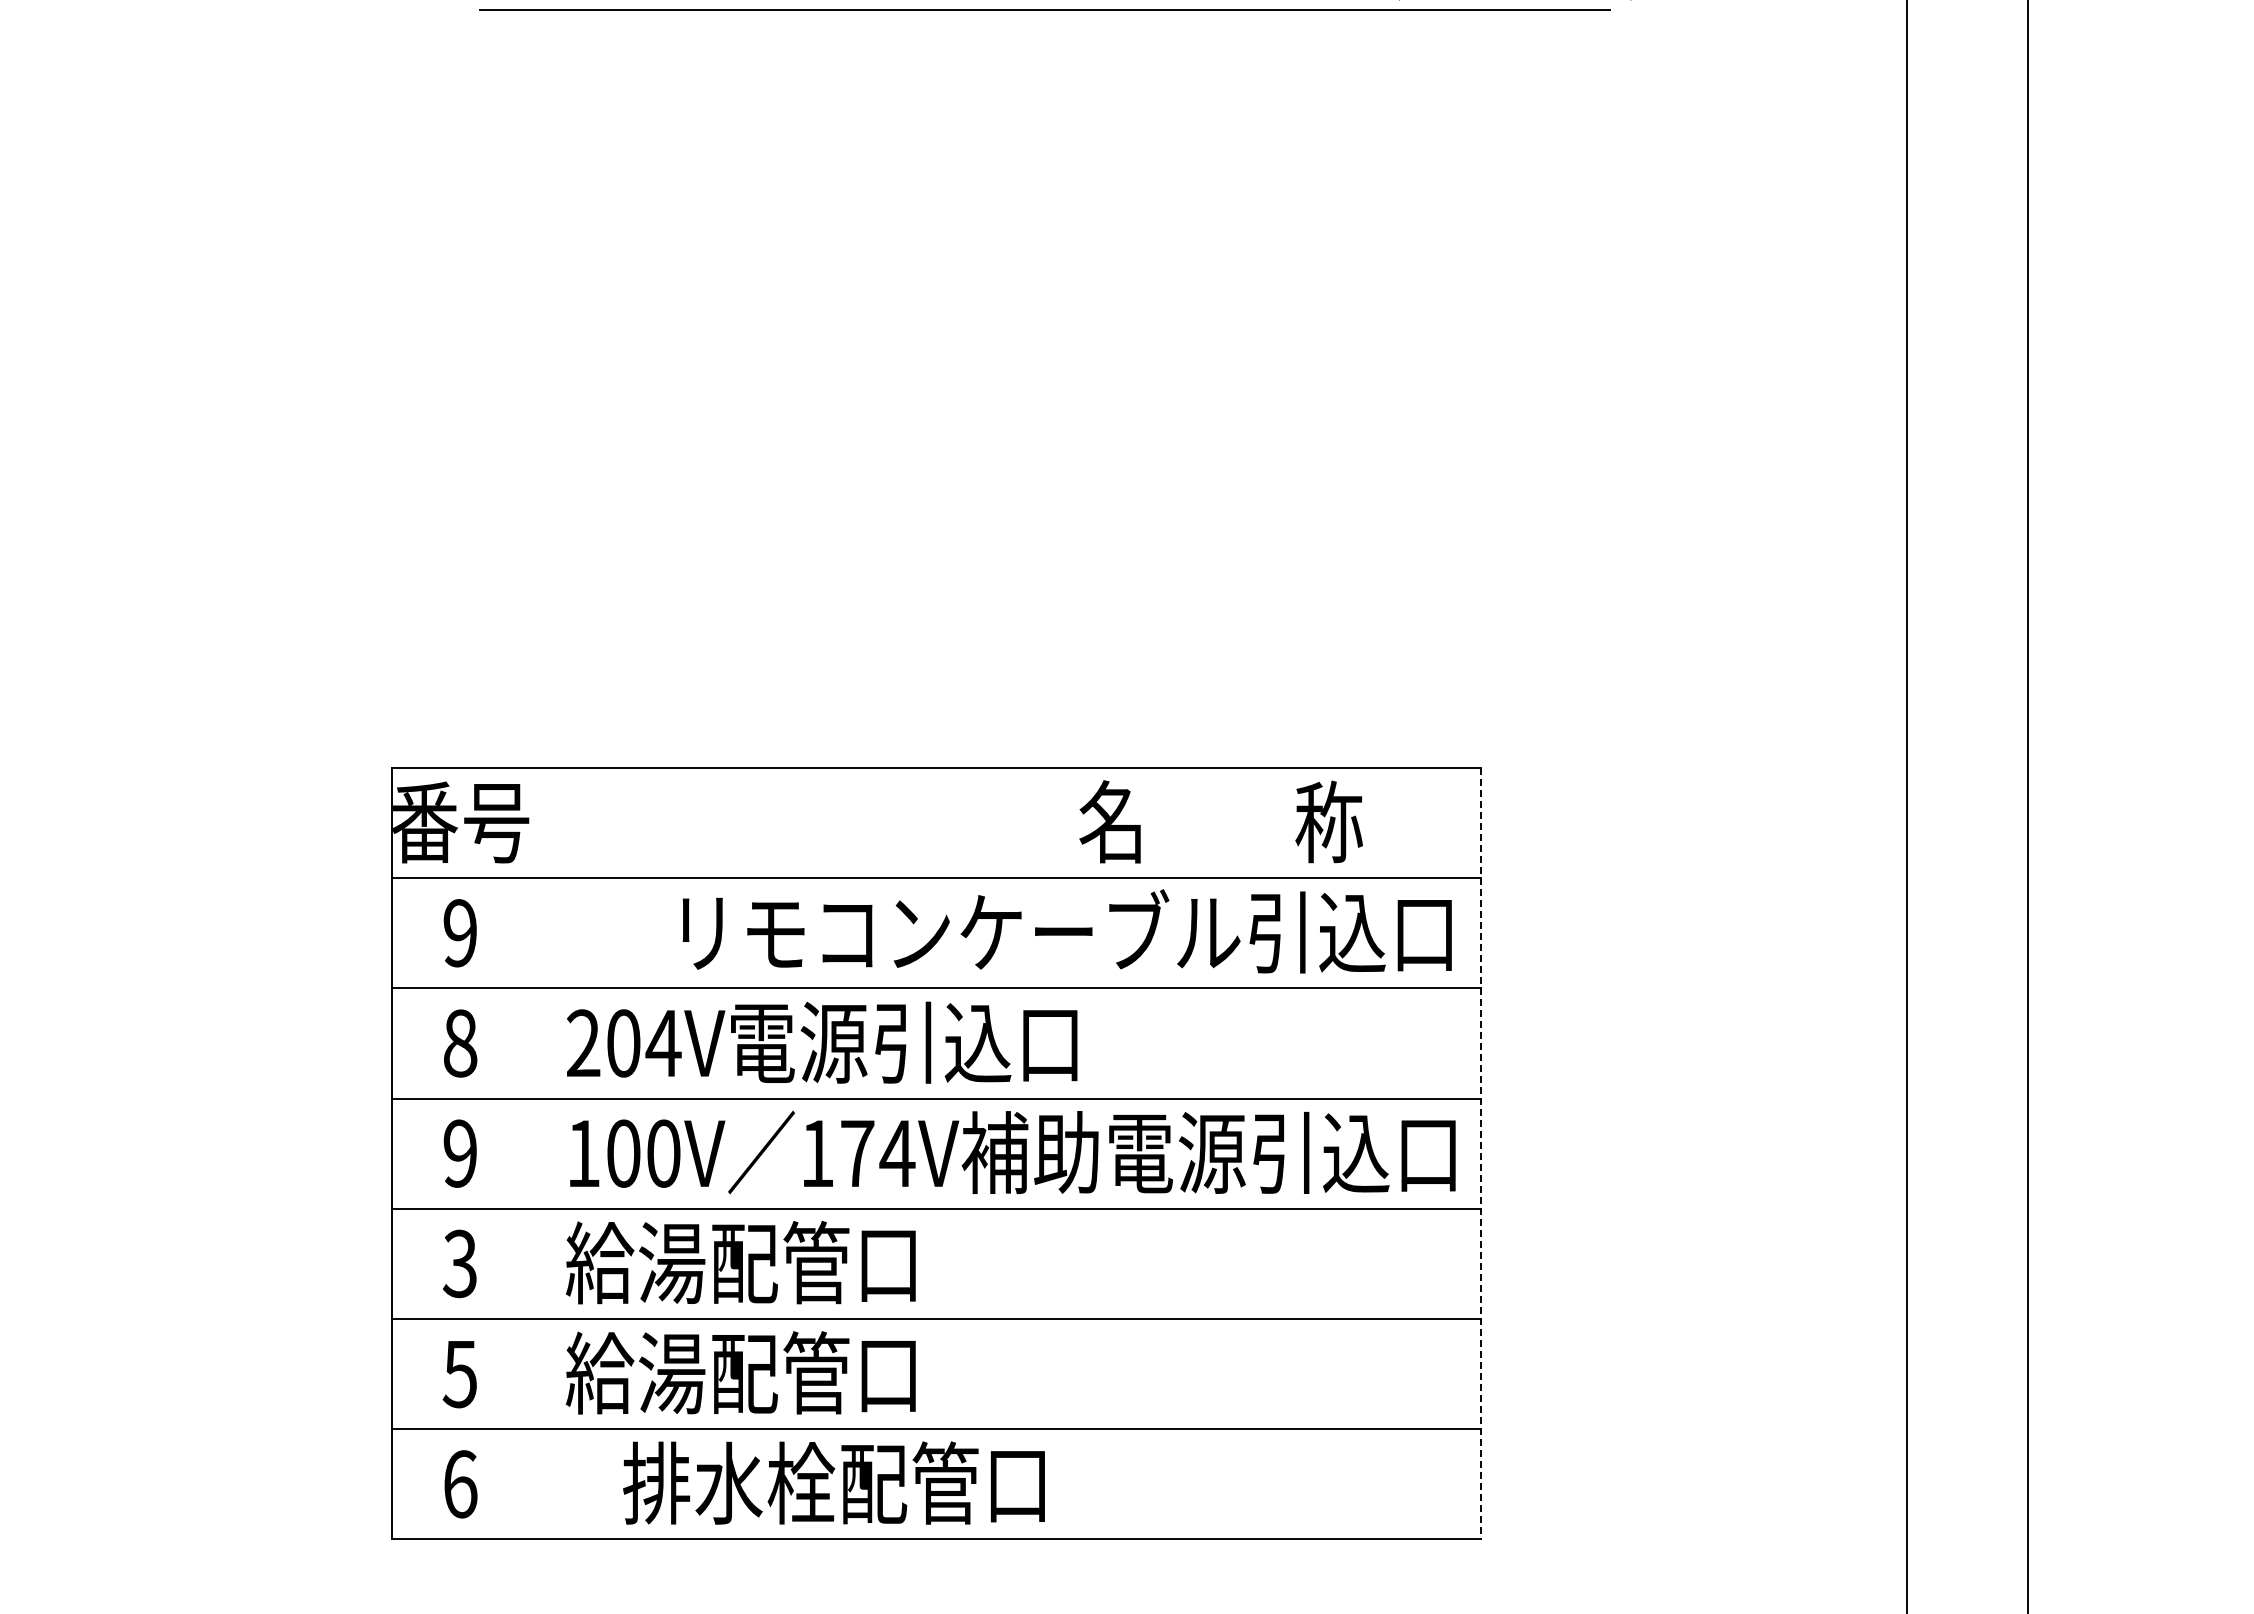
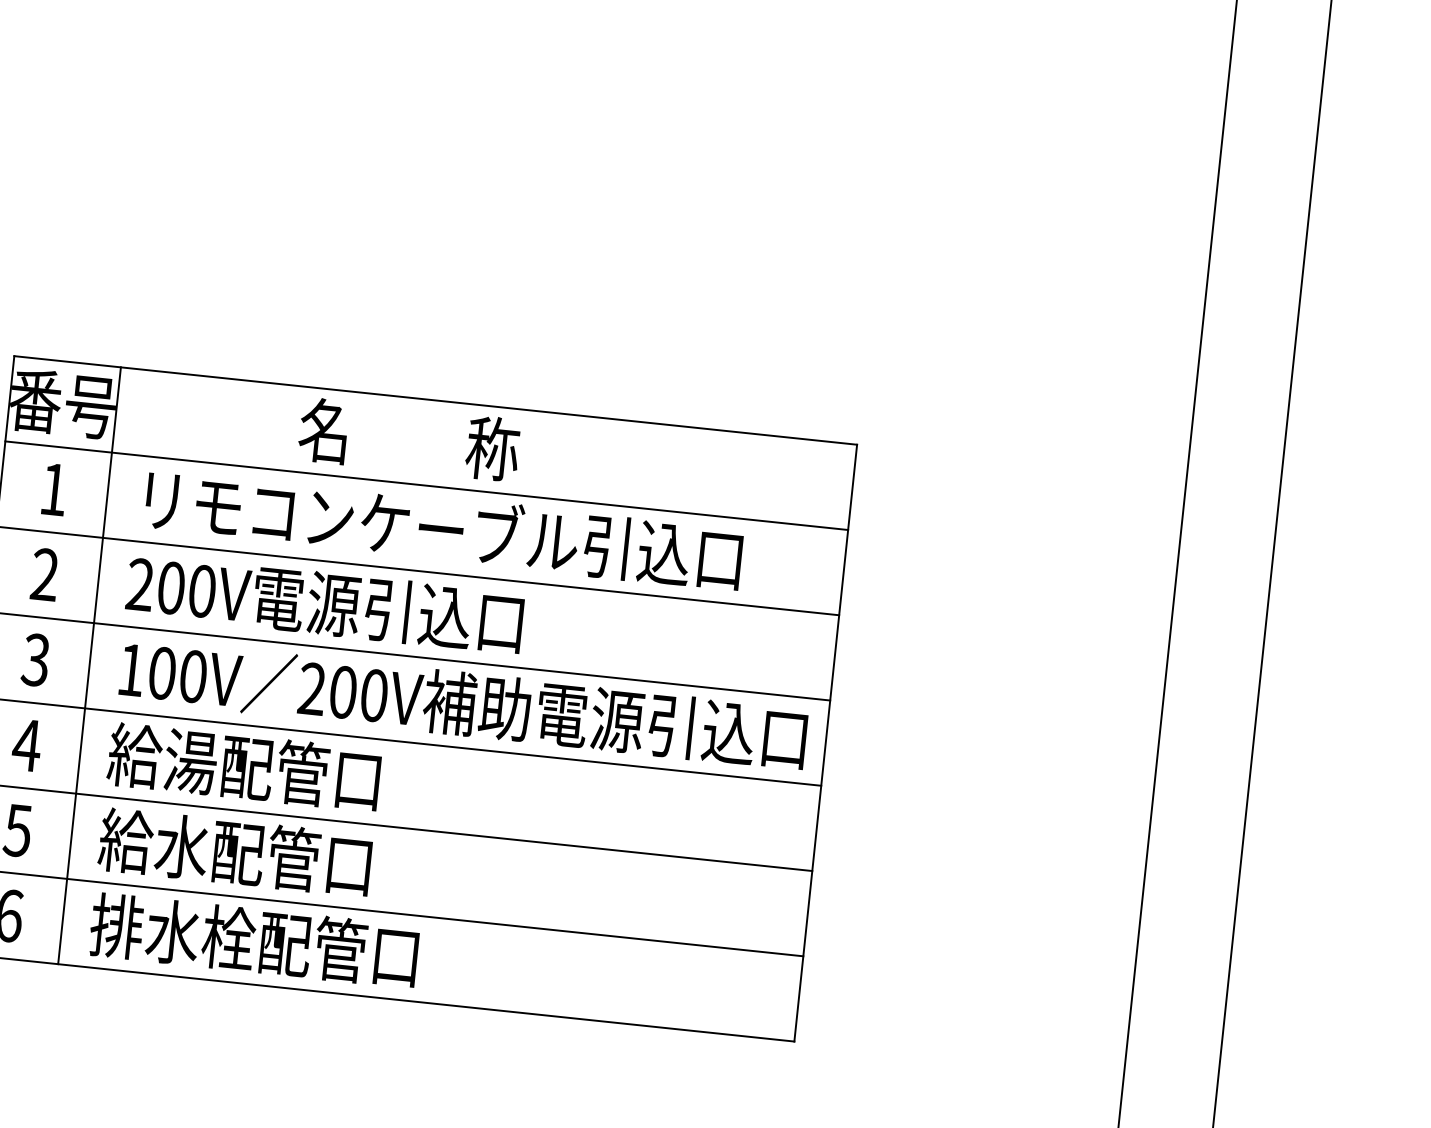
text: (1220, 821) -> (408, 439), moved
text: (1066, 931) -> (443, 529), moved
text: (459, 933) -> (53, 489), 9 -> 1
text: (460, 1043) -> (45, 574), 8 -> 2
text: (663, 1043) -> (202, 591), 204V -> 200V
text: (459, 1153) -> (35, 659), 9 -> 3
line: (529, 1153) -> (89, 665), added
text: (857, 1153) -> (343, 692), 174V -> 200V
line: (1481, 1153) -> (825, 742), dashed -> solid
text: (460, 1263) -> (27, 745), 3 -> 4
text: (671, 1372) -> (181, 846), 給湯配管口 -> 給水配管口
text: (833, 1482) -> (253, 940), moved

